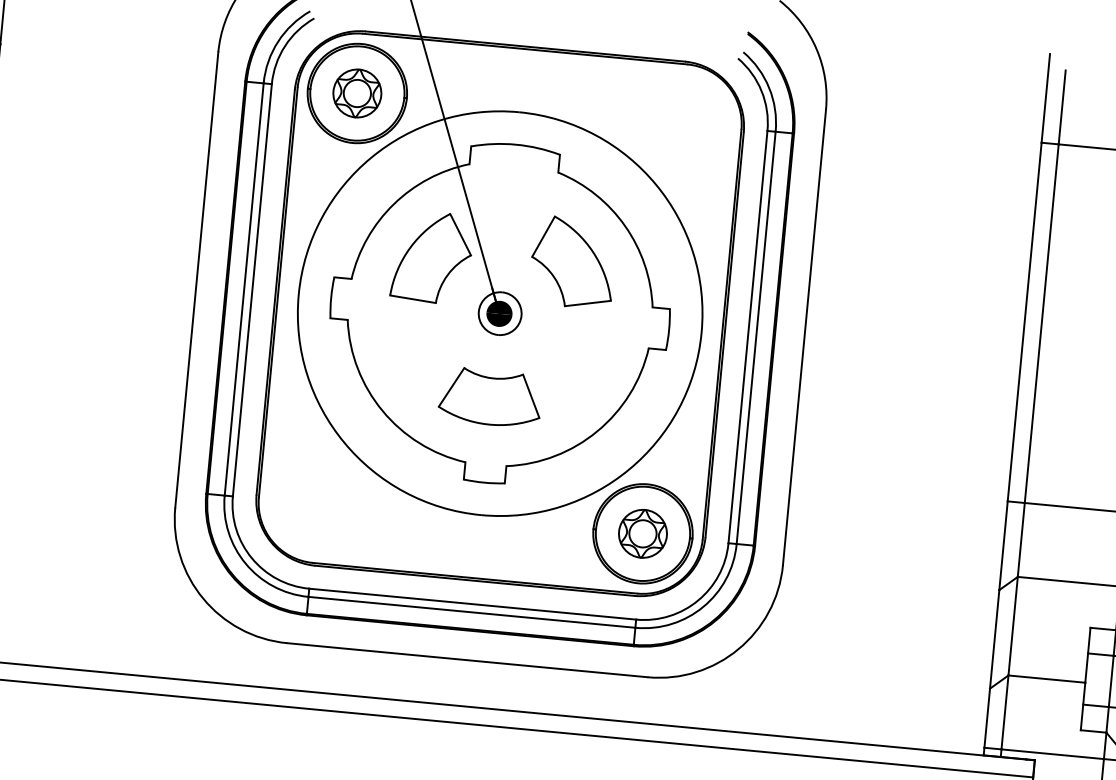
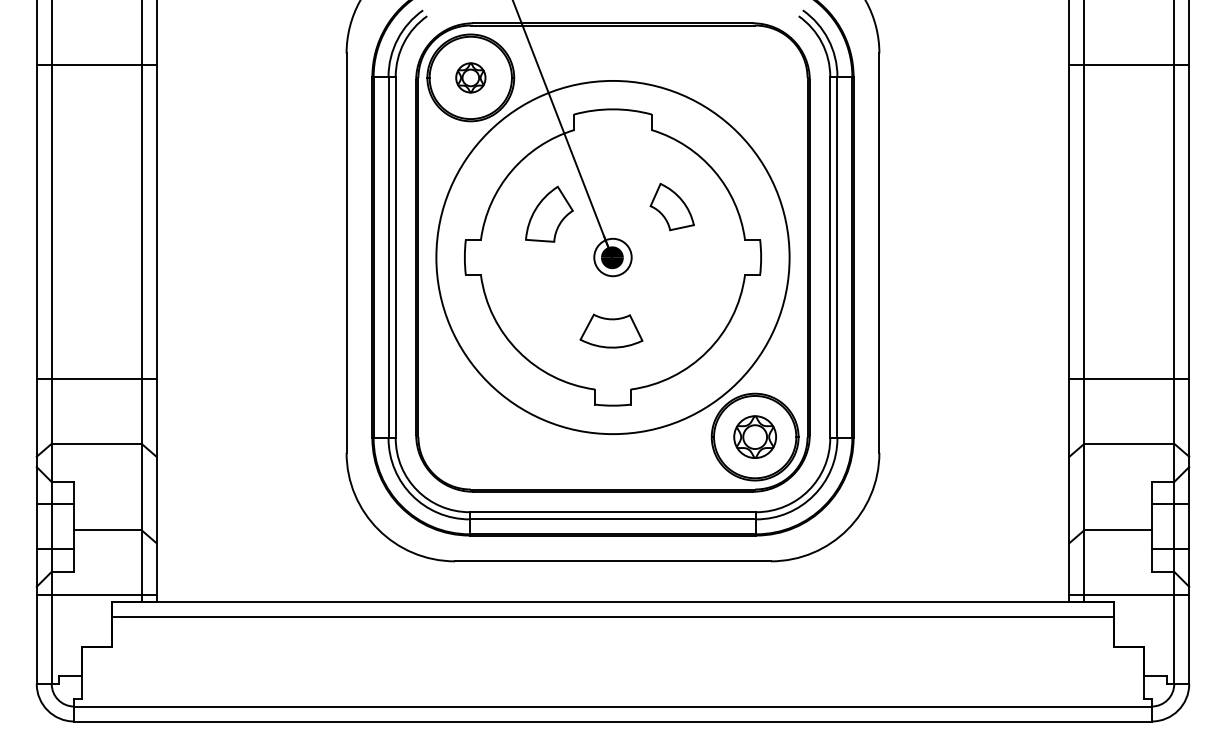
part: (357, 92) -> (470, 77), size x0.7
part: (432, 257) -> (549, 214), size x0.7
part: (573, 261) -> (672, 206), size x0.6
part: (490, 396) -> (611, 330), size x0.7

